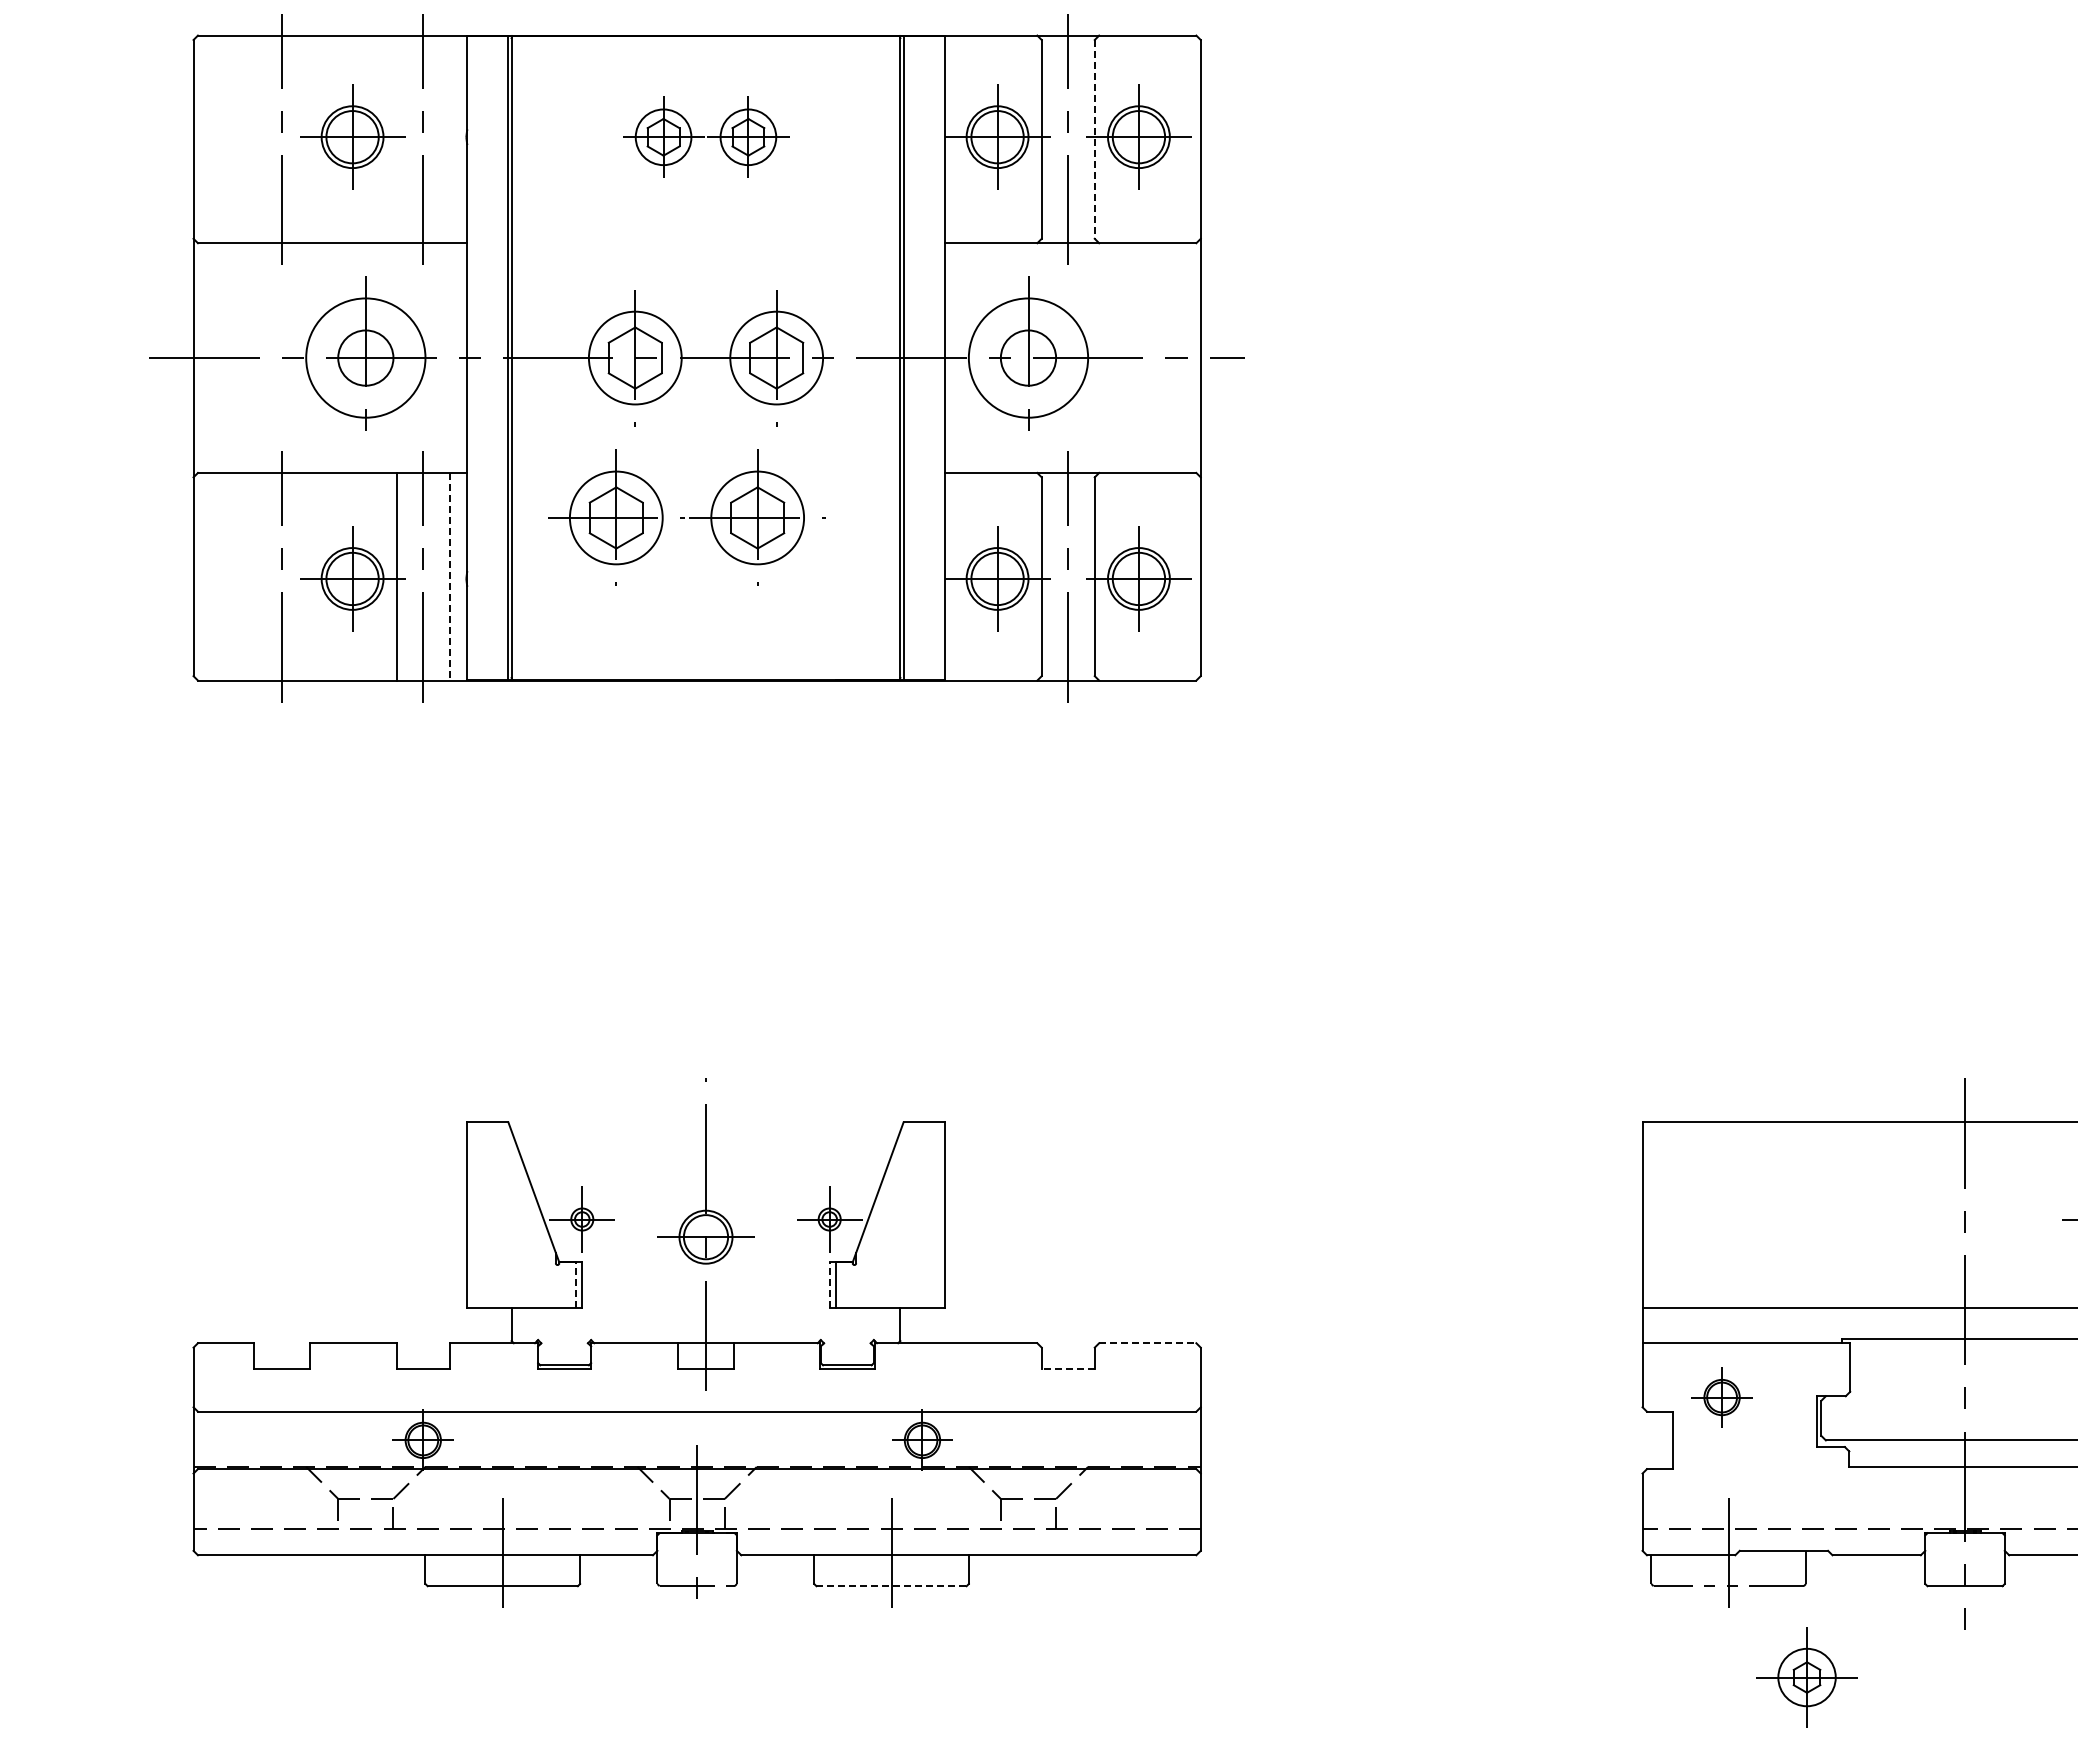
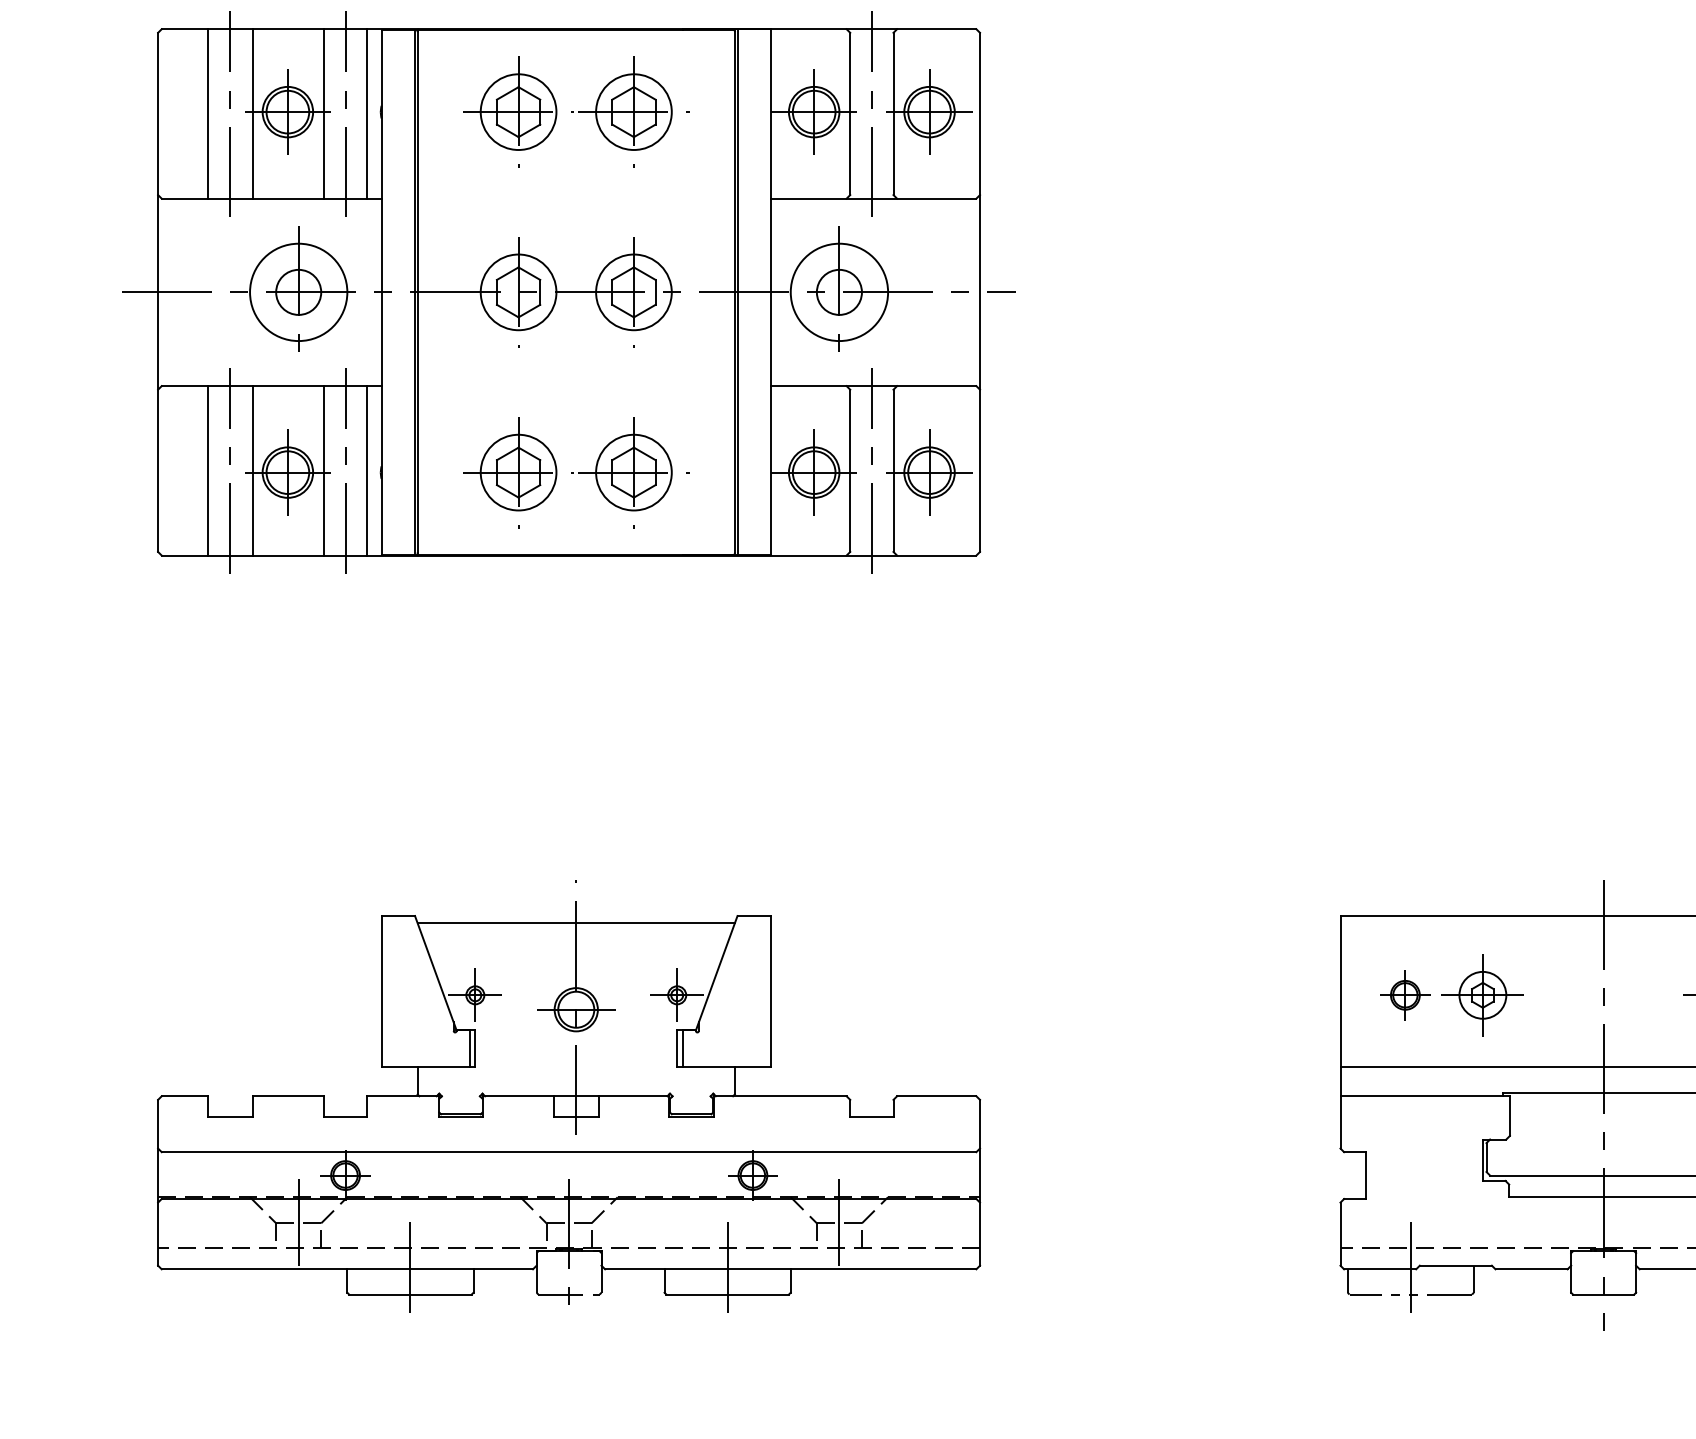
part: (705, 137) -> (575, 112), size x1.67
line: (254, 139) -> (207, 114), added
line: (309, 139) -> (252, 114), added
line: (396, 139) -> (323, 114), added
line: (449, 139) -> (366, 114), added
line: (1094, 139) -> (893, 114), dashed -> solid
part: (686, 517) -> (575, 472), moved
line: (254, 576) -> (207, 470), added
line: (309, 576) -> (252, 470), added
line: (449, 576) -> (366, 470), dashed -> solid
line: (705, 1131) -> (575, 923), added
line: (575, 1284) -> (469, 1048), dashed -> solid
line: (829, 1284) -> (677, 1048), dashed -> solid
line: (1147, 1343) -> (936, 1096), dashed -> solid
line: (1068, 1368) -> (872, 1116), dashed -> solid
part: (1721, 1397) -> (1404, 995), moved
line: (365, 1497) -> (298, 1222), added
line: (1028, 1497) -> (839, 1222), added
line: (892, 1586) -> (728, 1294), dashed -> solid
part: (1806, 1677) -> (1482, 995), moved

